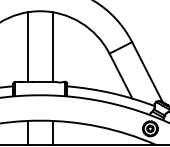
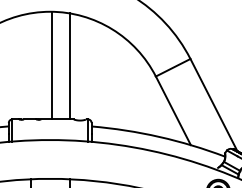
line: (27, 46) -> (52, 65), moved

